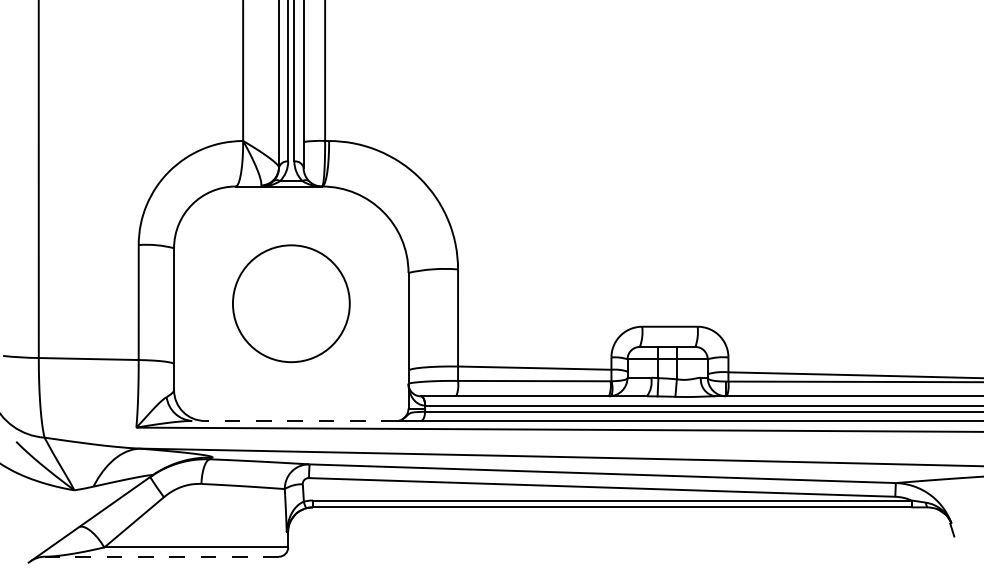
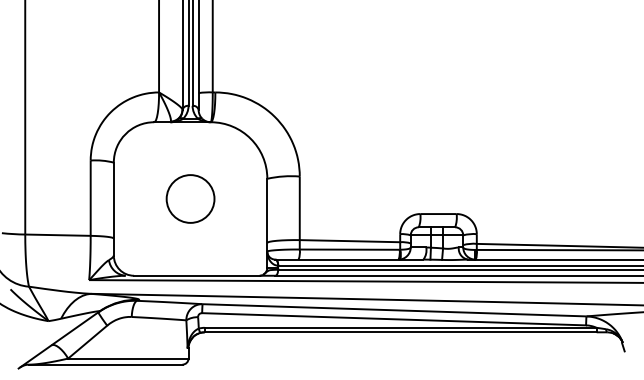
circle: (291, 302) -> (190, 198), size x0.62
line: (300, 420) -> (196, 275), dashed -> solid
line: (161, 556) -> (105, 364), dashed -> solid

